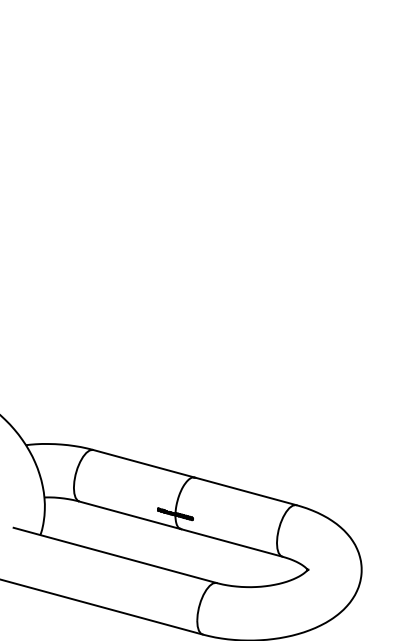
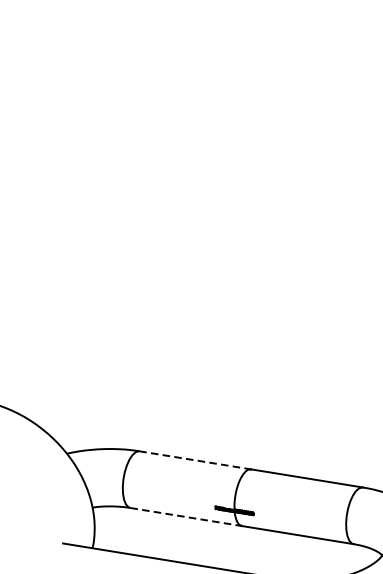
line: (144, 463) -> (195, 459), solid -> dashed
line: (130, 515) -> (186, 517), solid -> dashed

